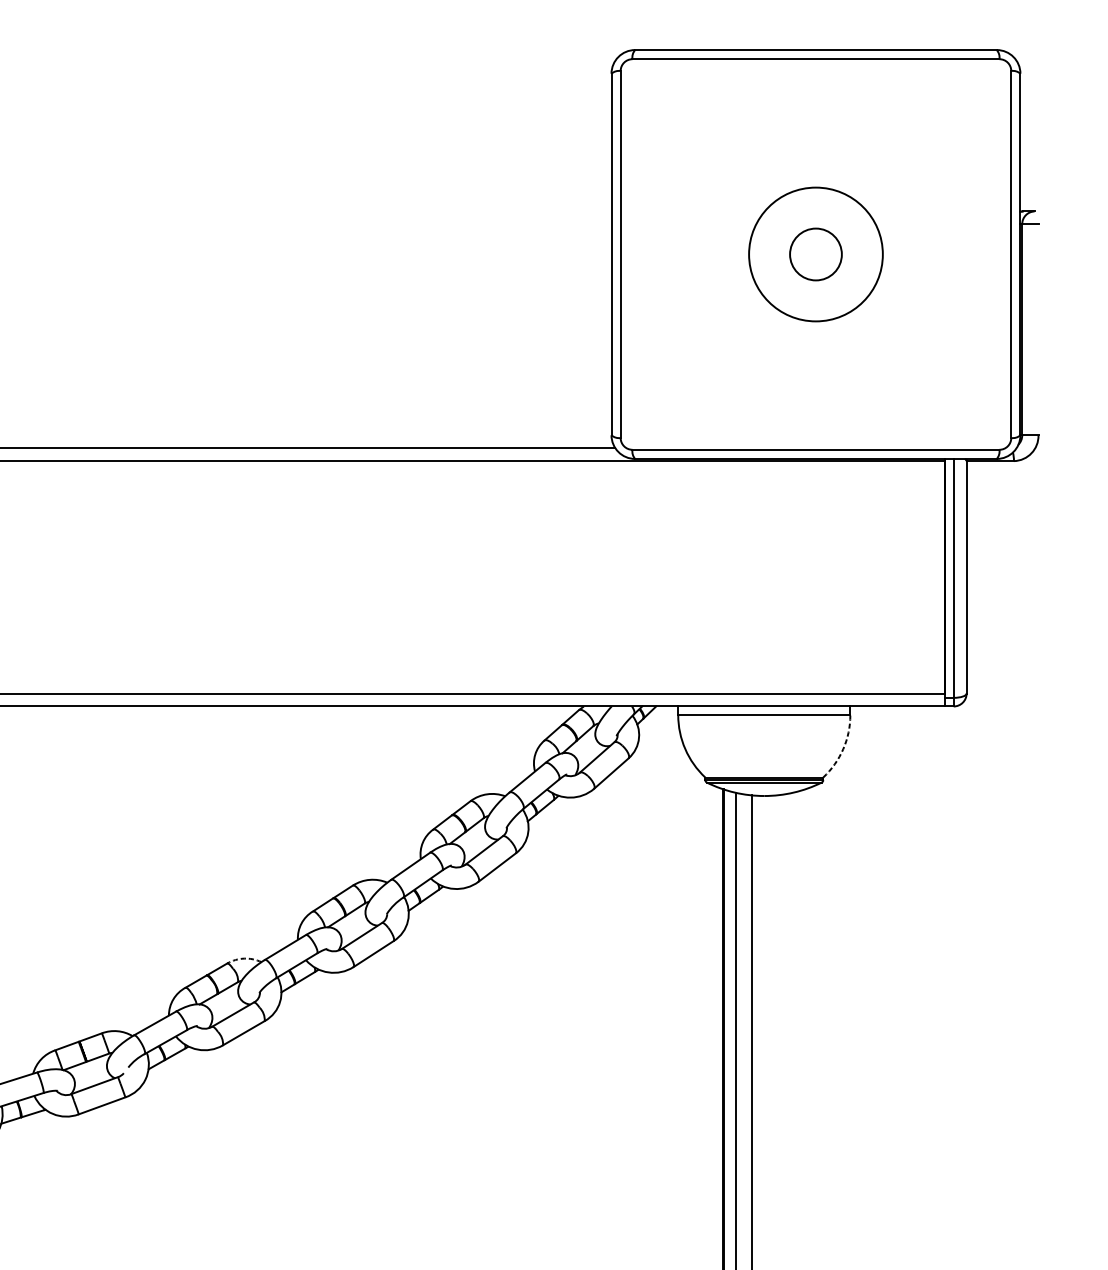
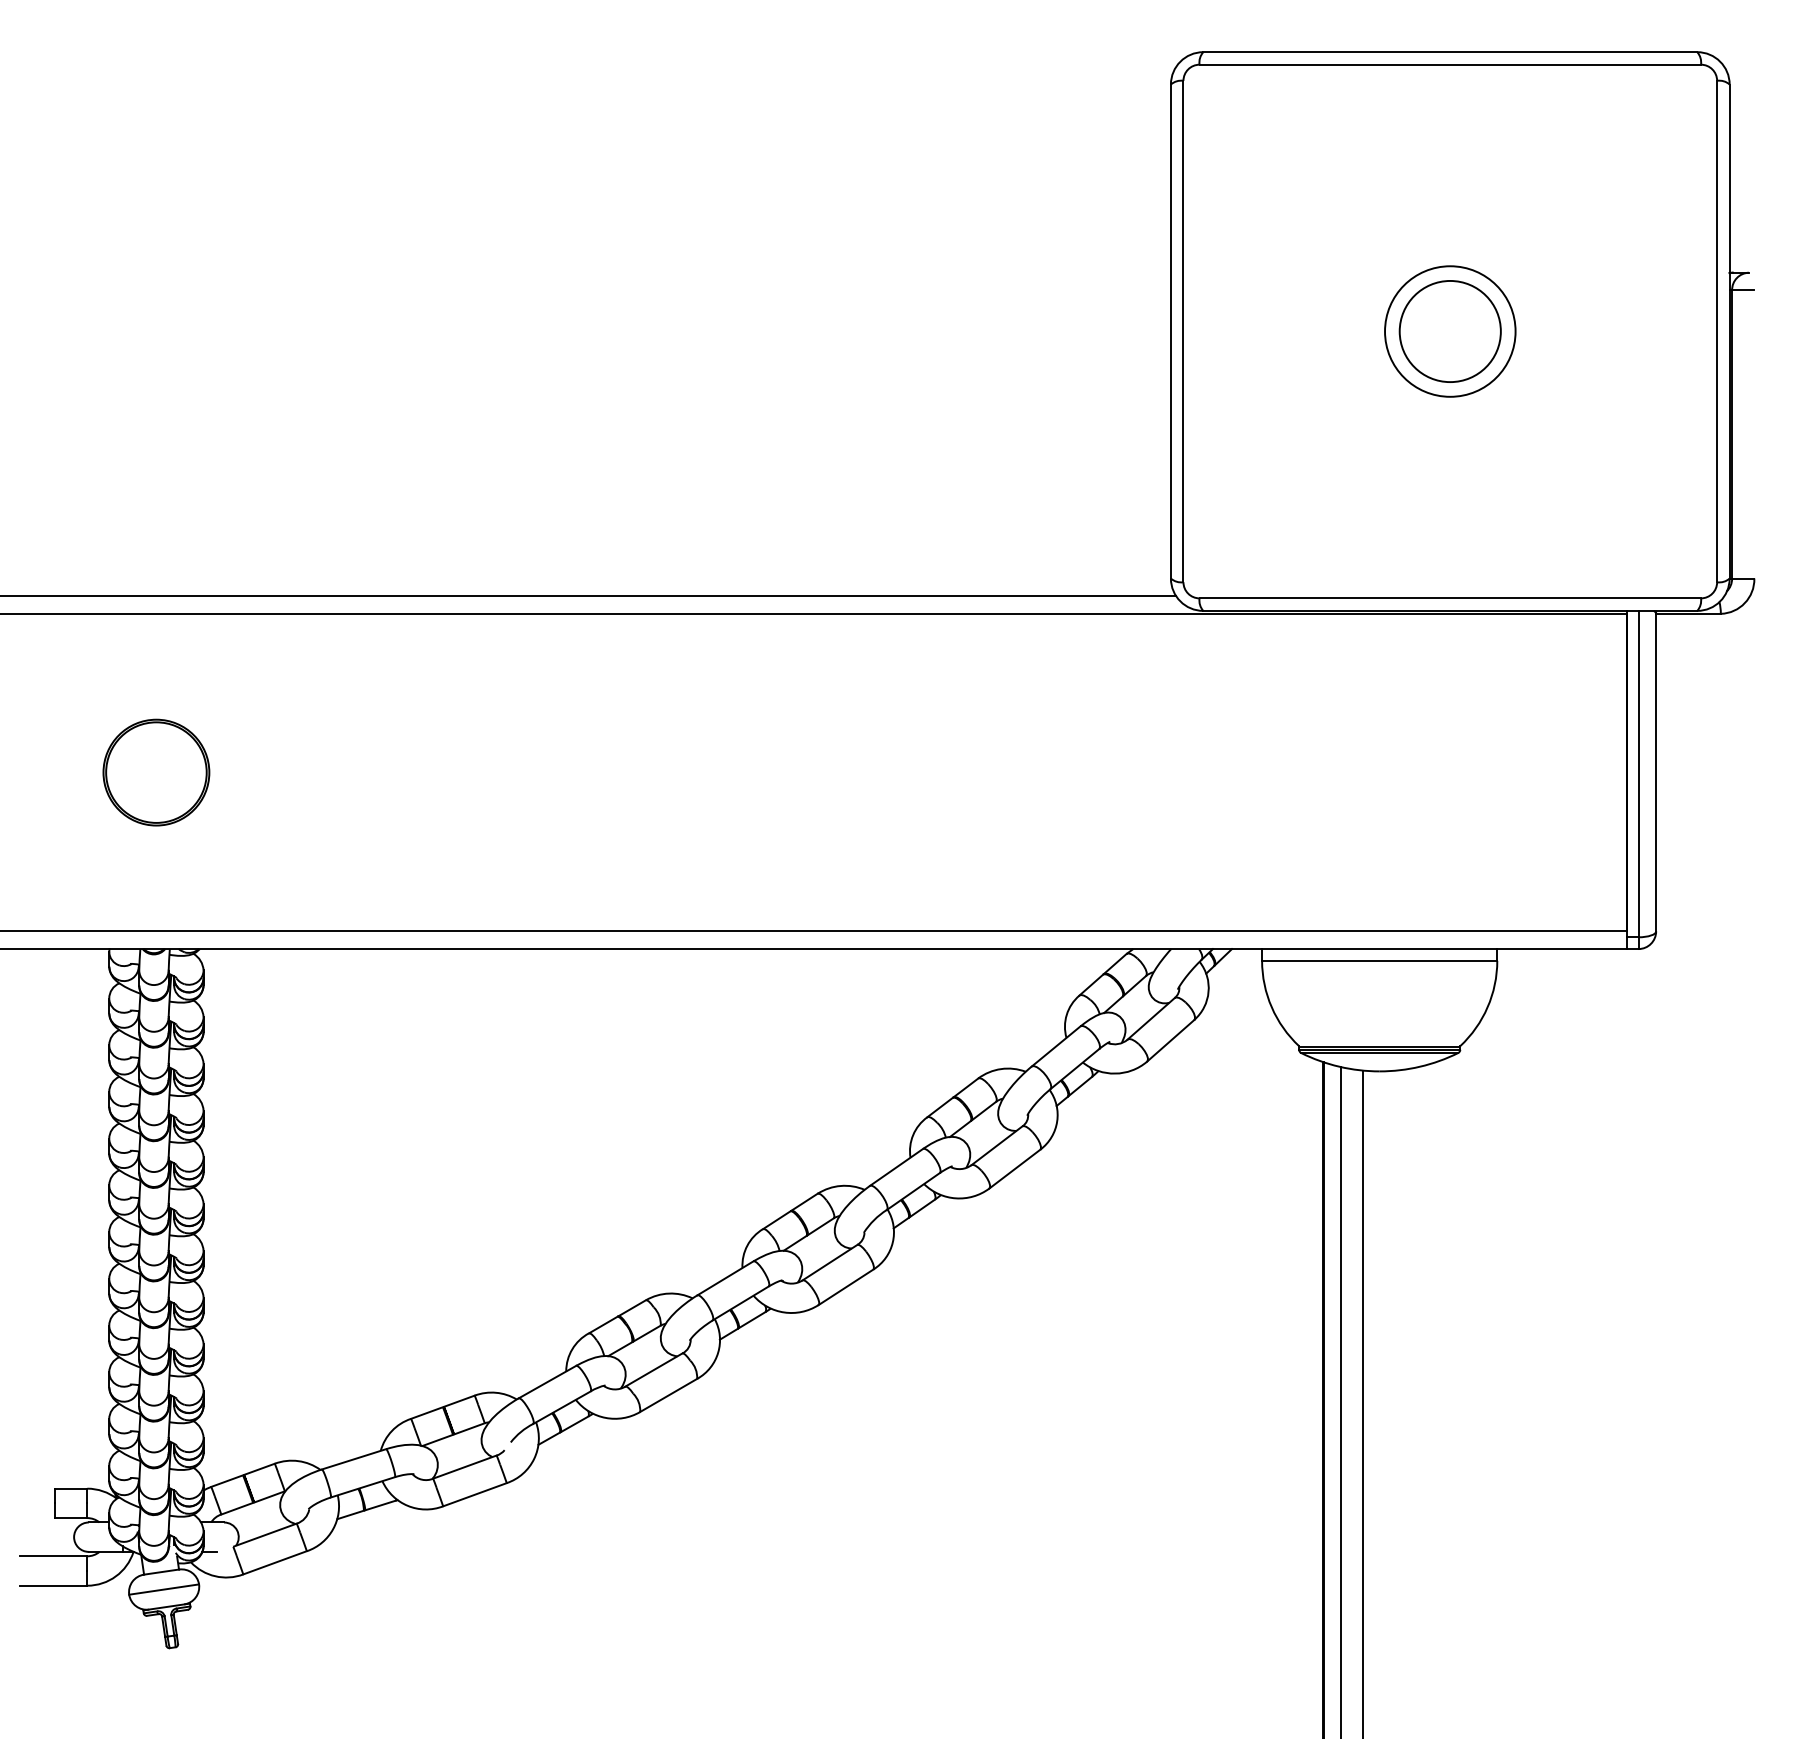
circle: (815, 254) -> (1449, 331), size x1.43
circle: (816, 254) -> (1450, 331), size x0.71
arc: (843, 749) -> (1487, 1007), dashed -> solid
arc: (244, 958) -> (669, 1293), dashed -> solid

